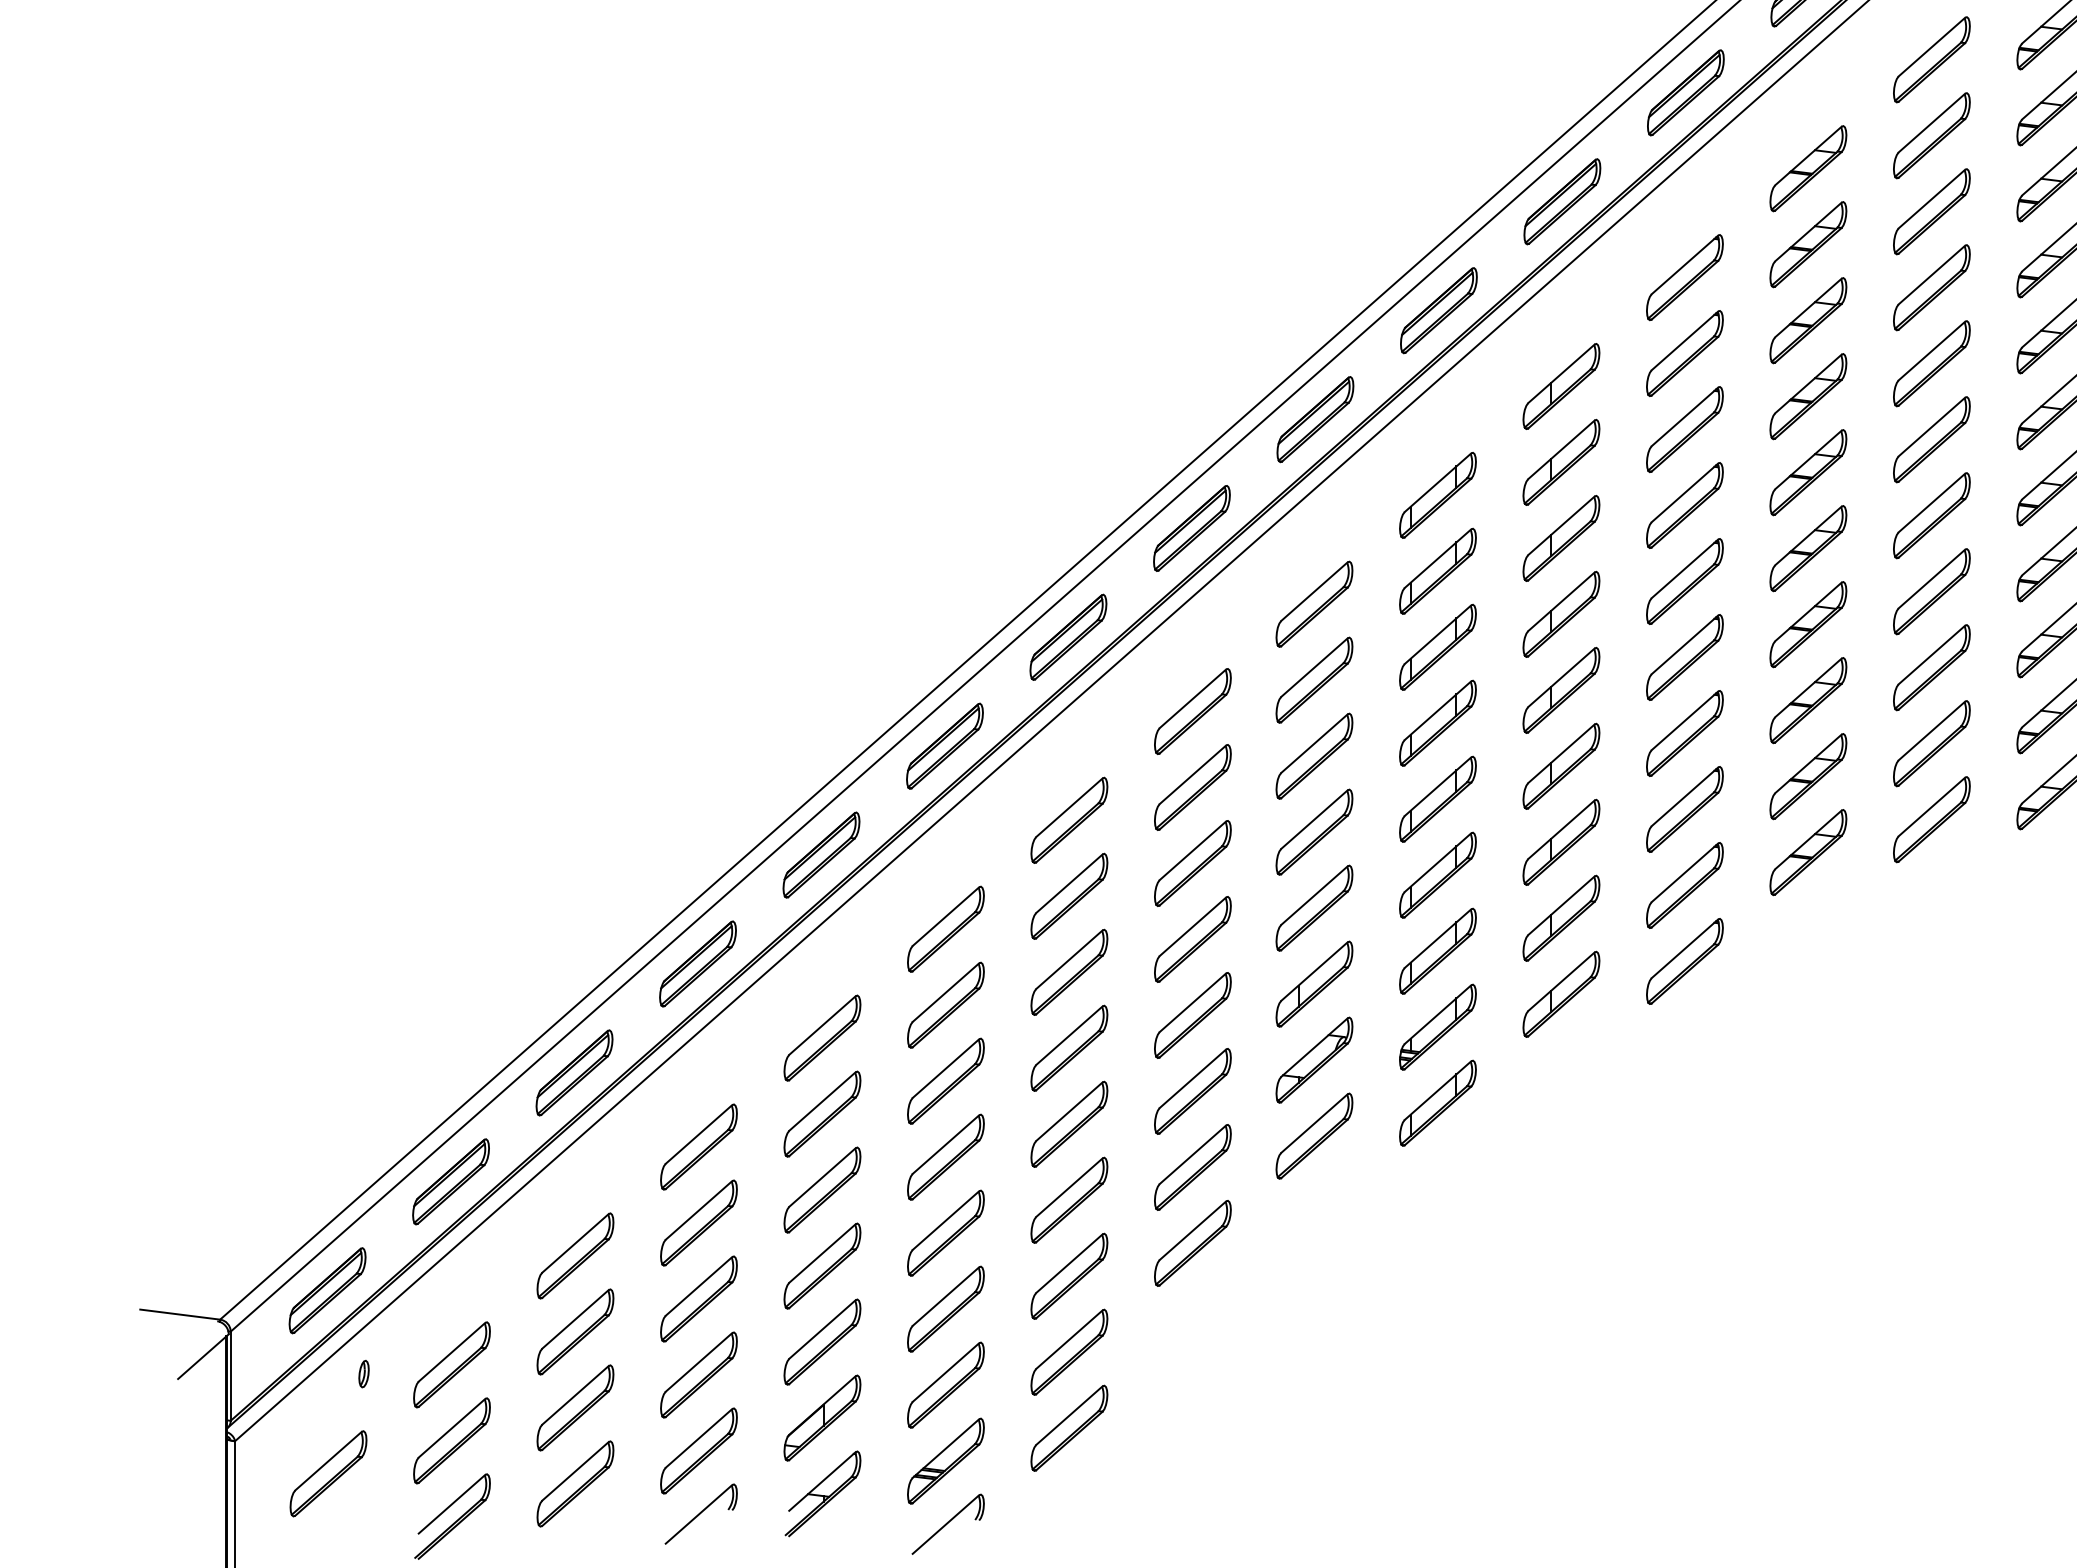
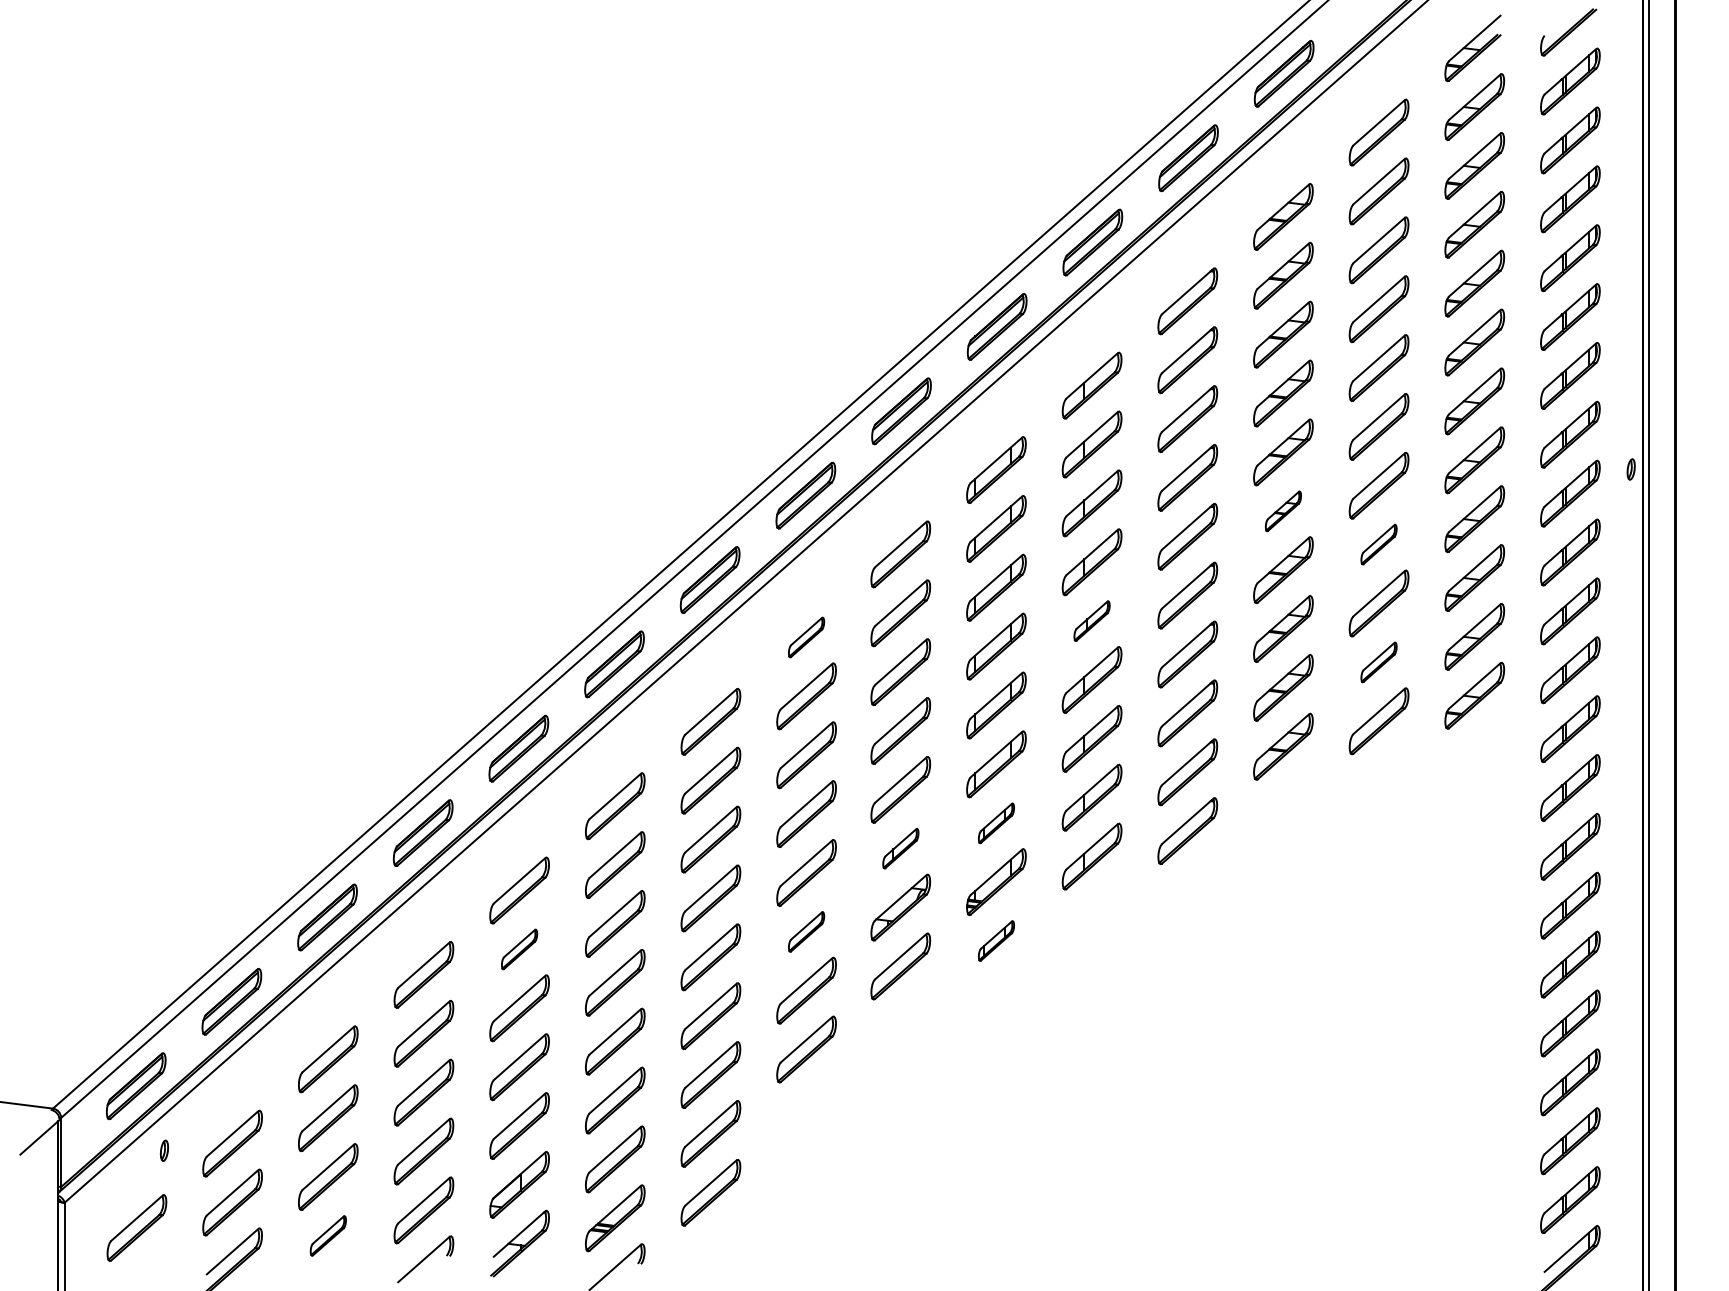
part: (1808, 548) -> (1283, 511), size x0.6
part: (1931, 591) -> (1378, 544), size x0.6
part: (1560, 689) -> (1091, 620), size x0.6
part: (1192, 711) -> (806, 637), size x0.6
part: (1931, 743) -> (1378, 662), size x0.6
part: (1438, 951) -> (996, 823), size x0.6
part: (1314, 983) -> (900, 848), size x0.6
part: (1192, 1091) -> (806, 931), size x0.6
part: (1438, 1102) -> (996, 940), size x0.6
part: (822, 1114) -> (519, 949), size x0.6
part: (575, 1483) -> (328, 1235), size x0.6

